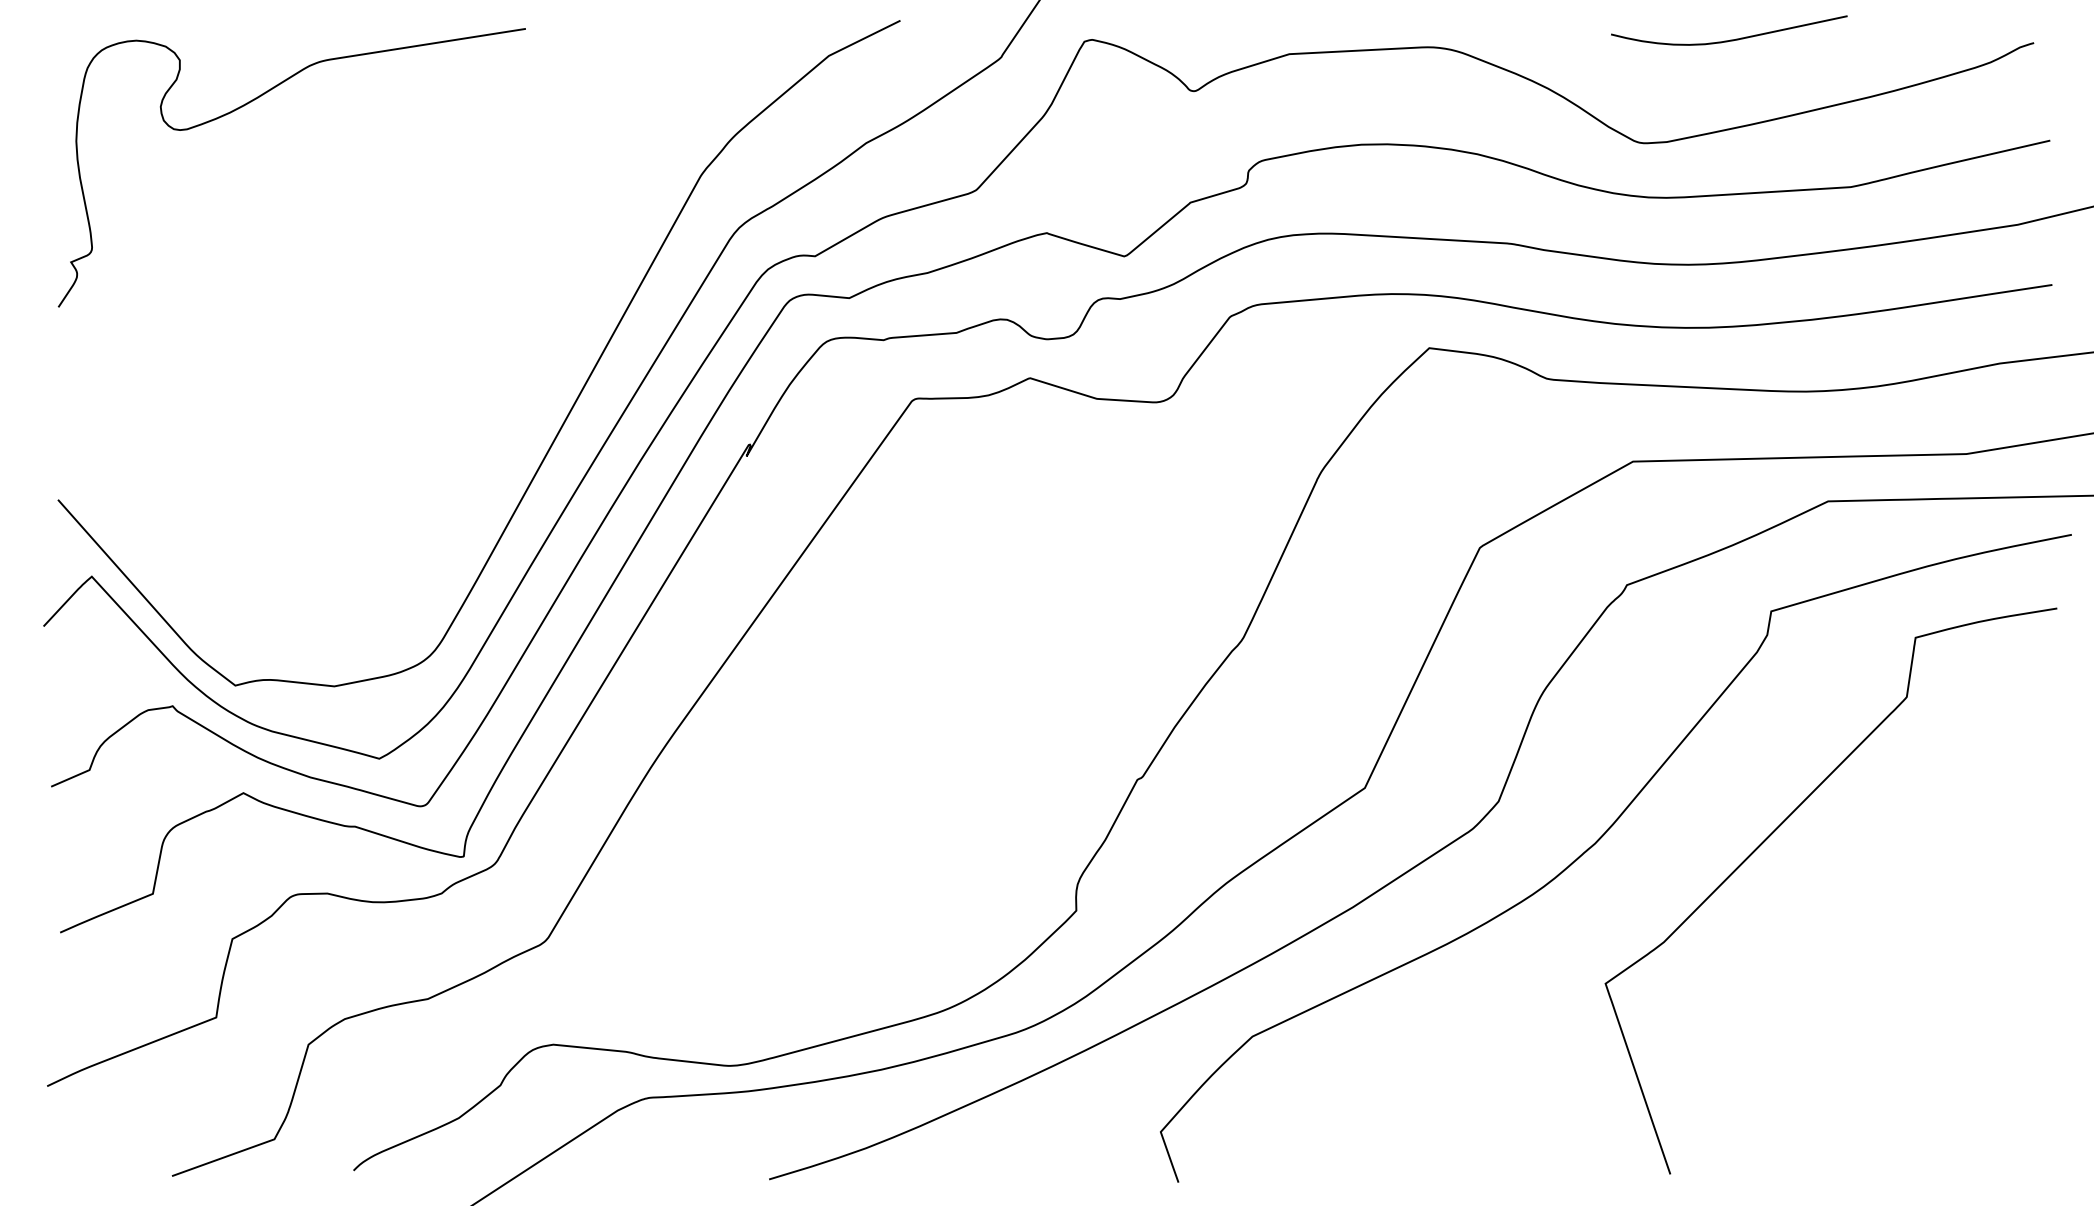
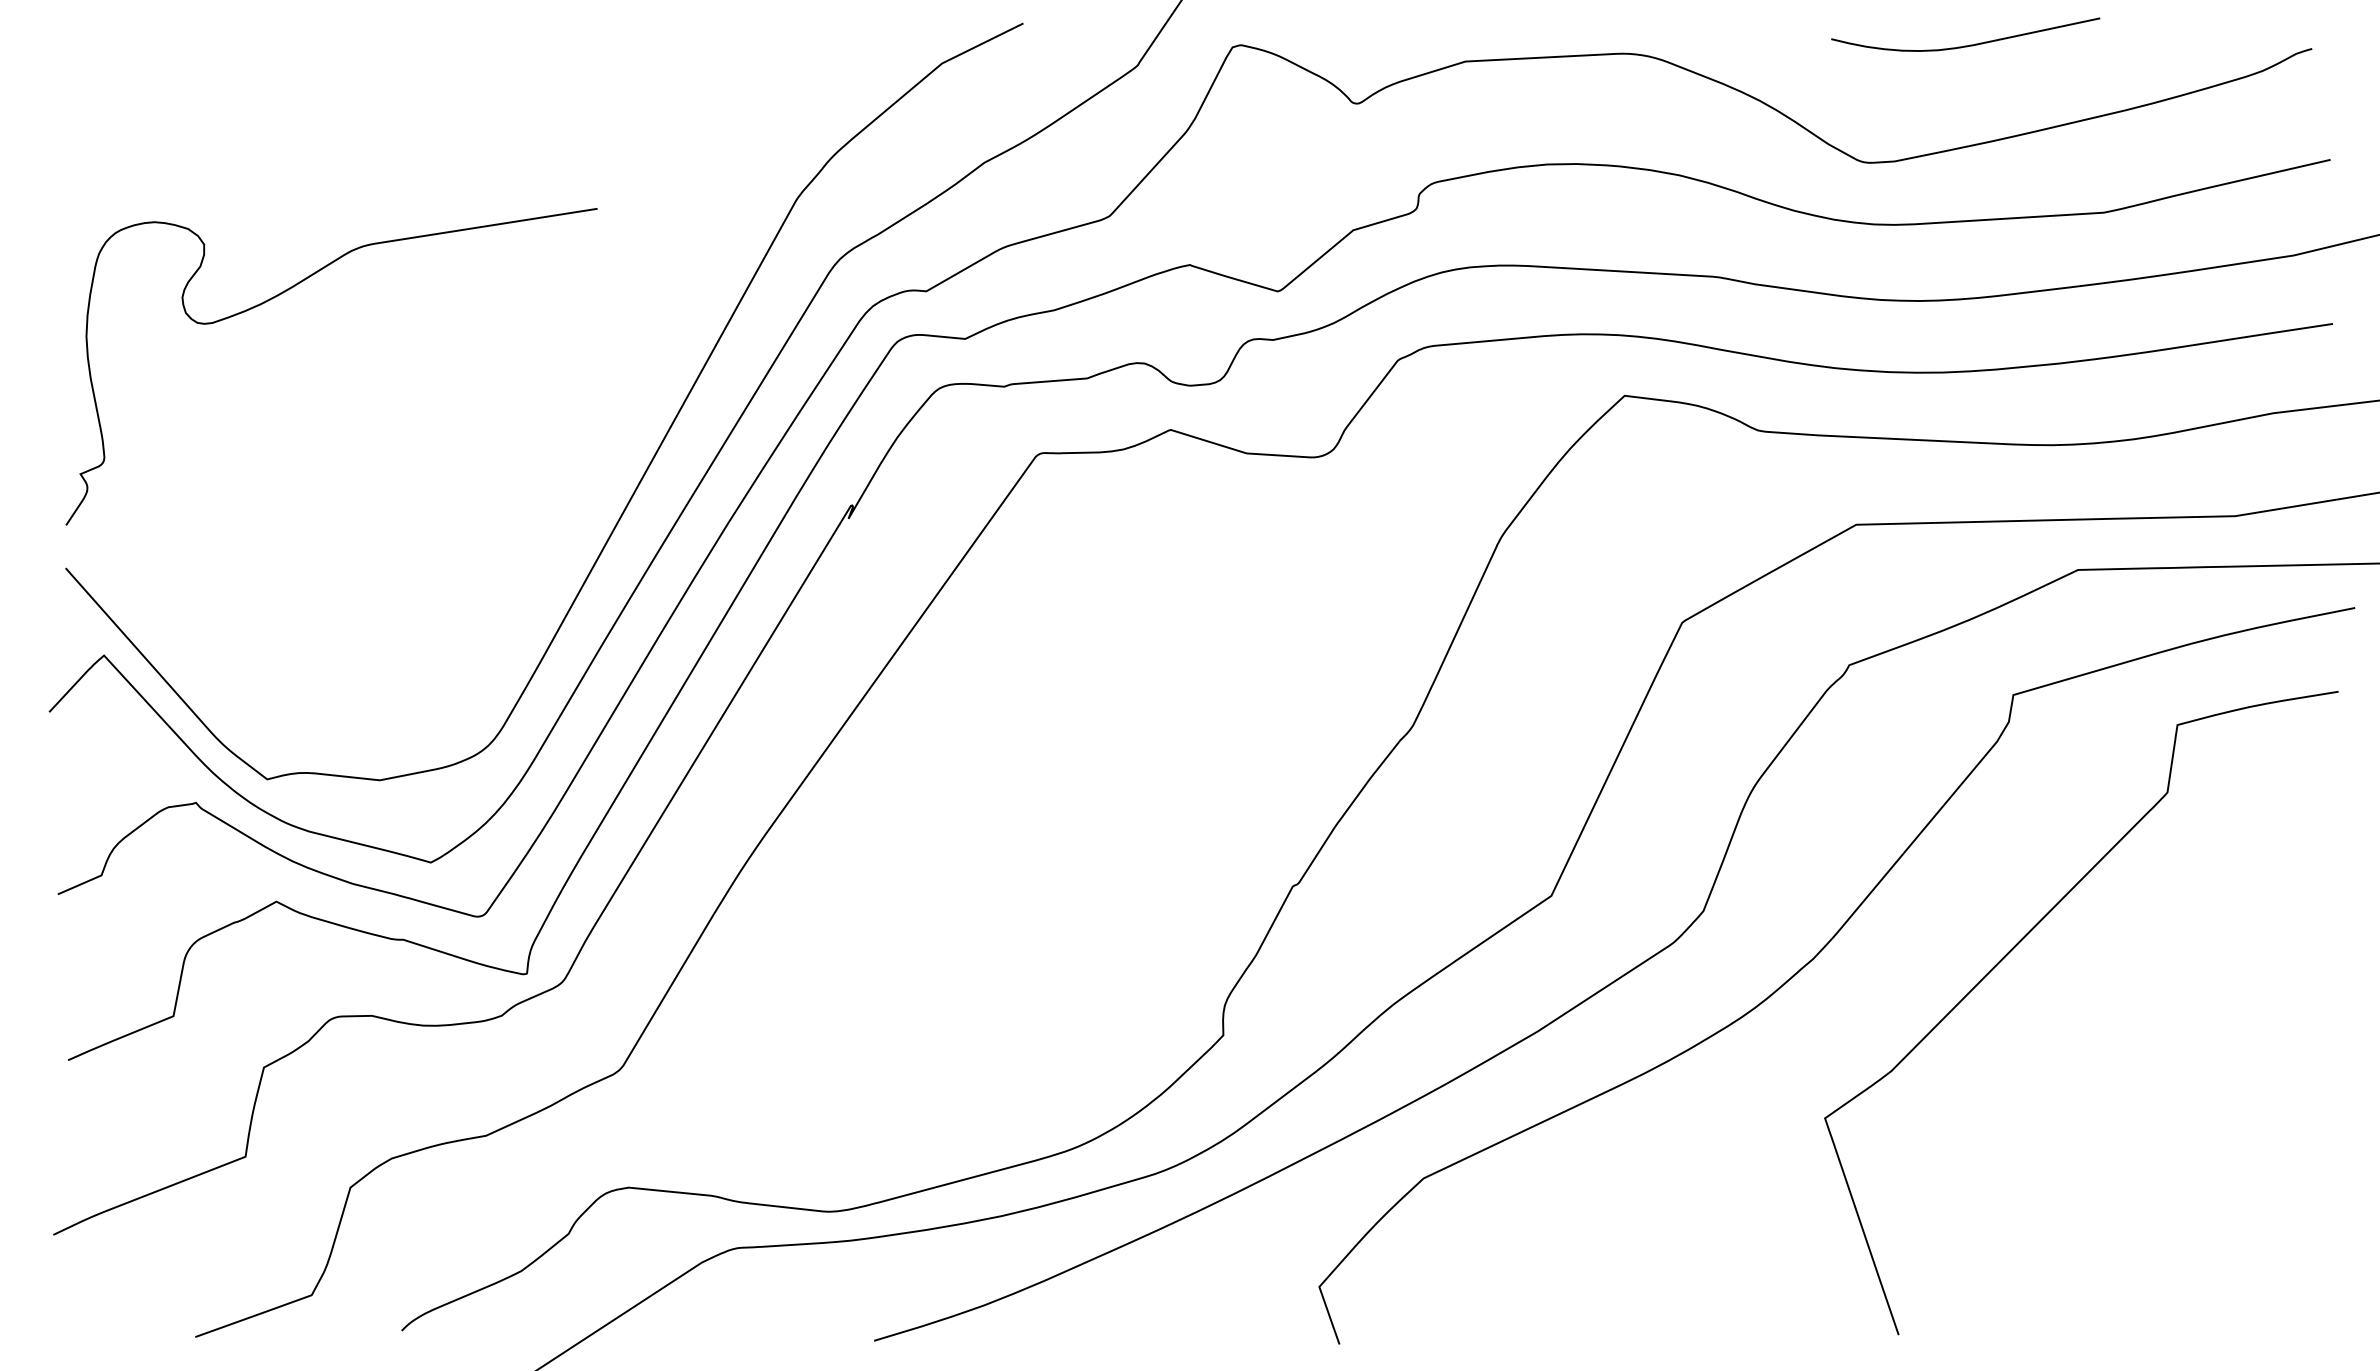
curve: (251, 102) -> (285, 292), moved

